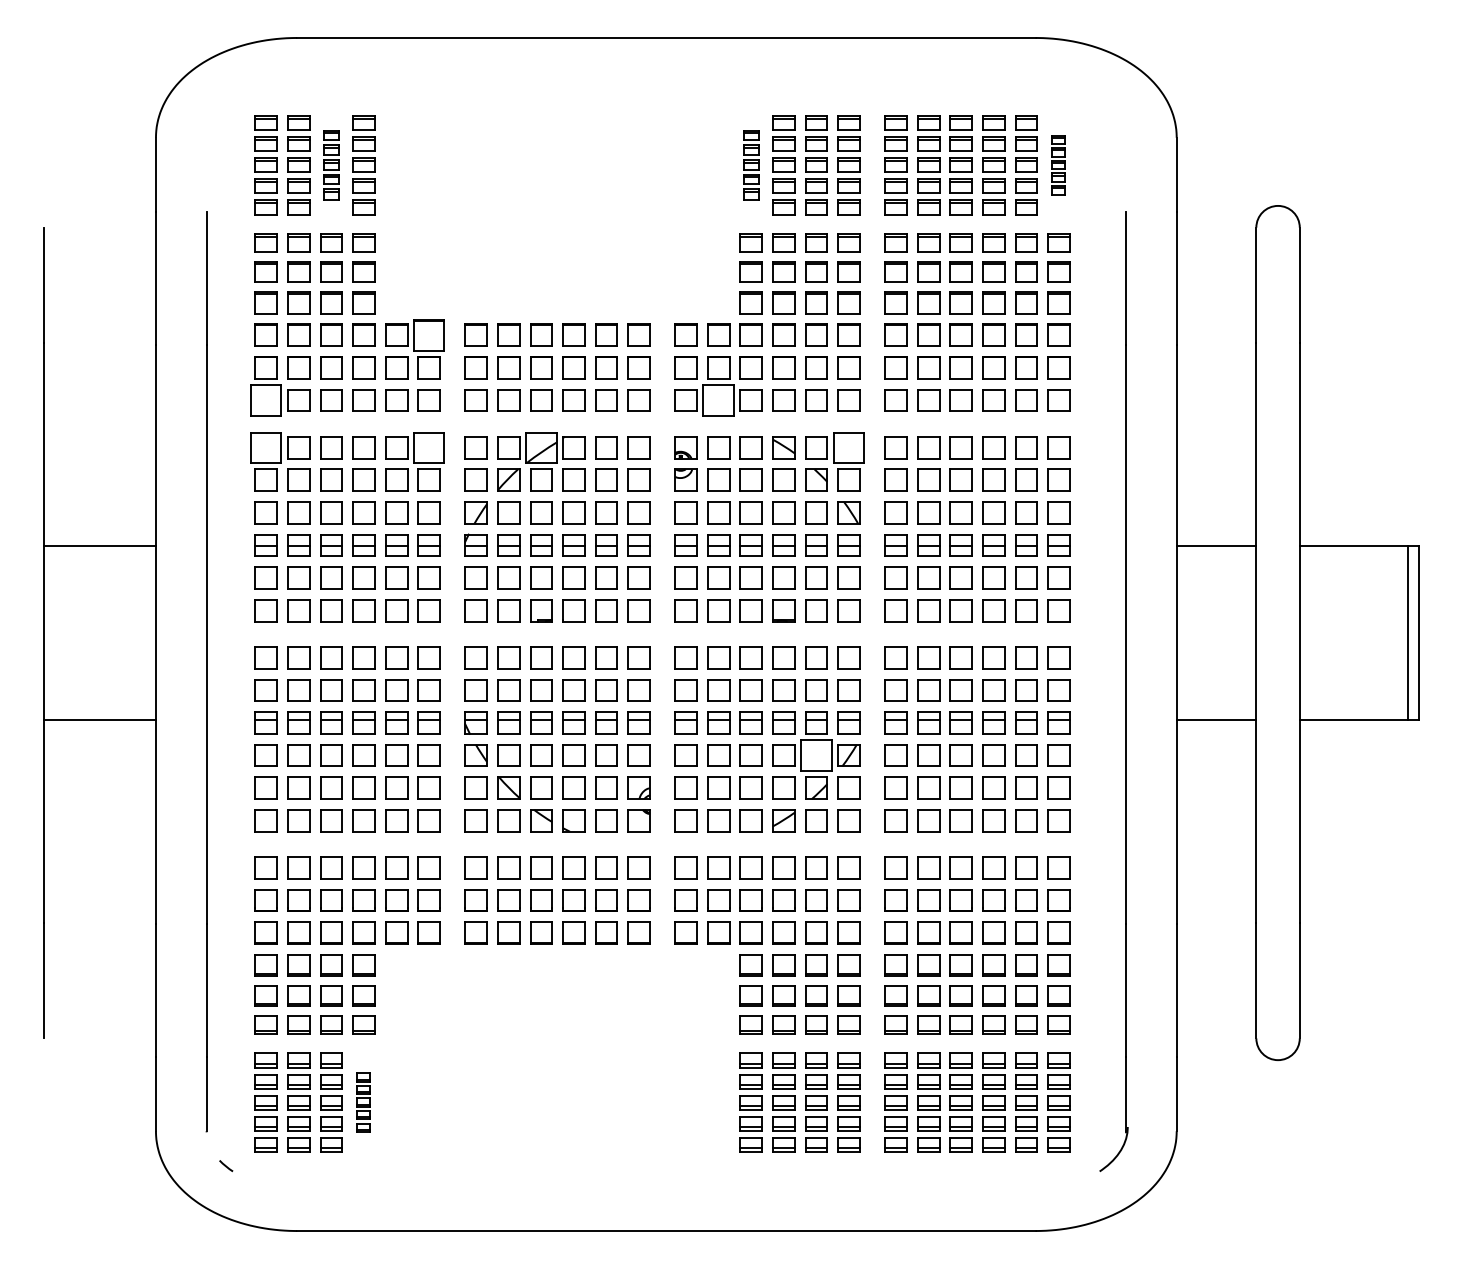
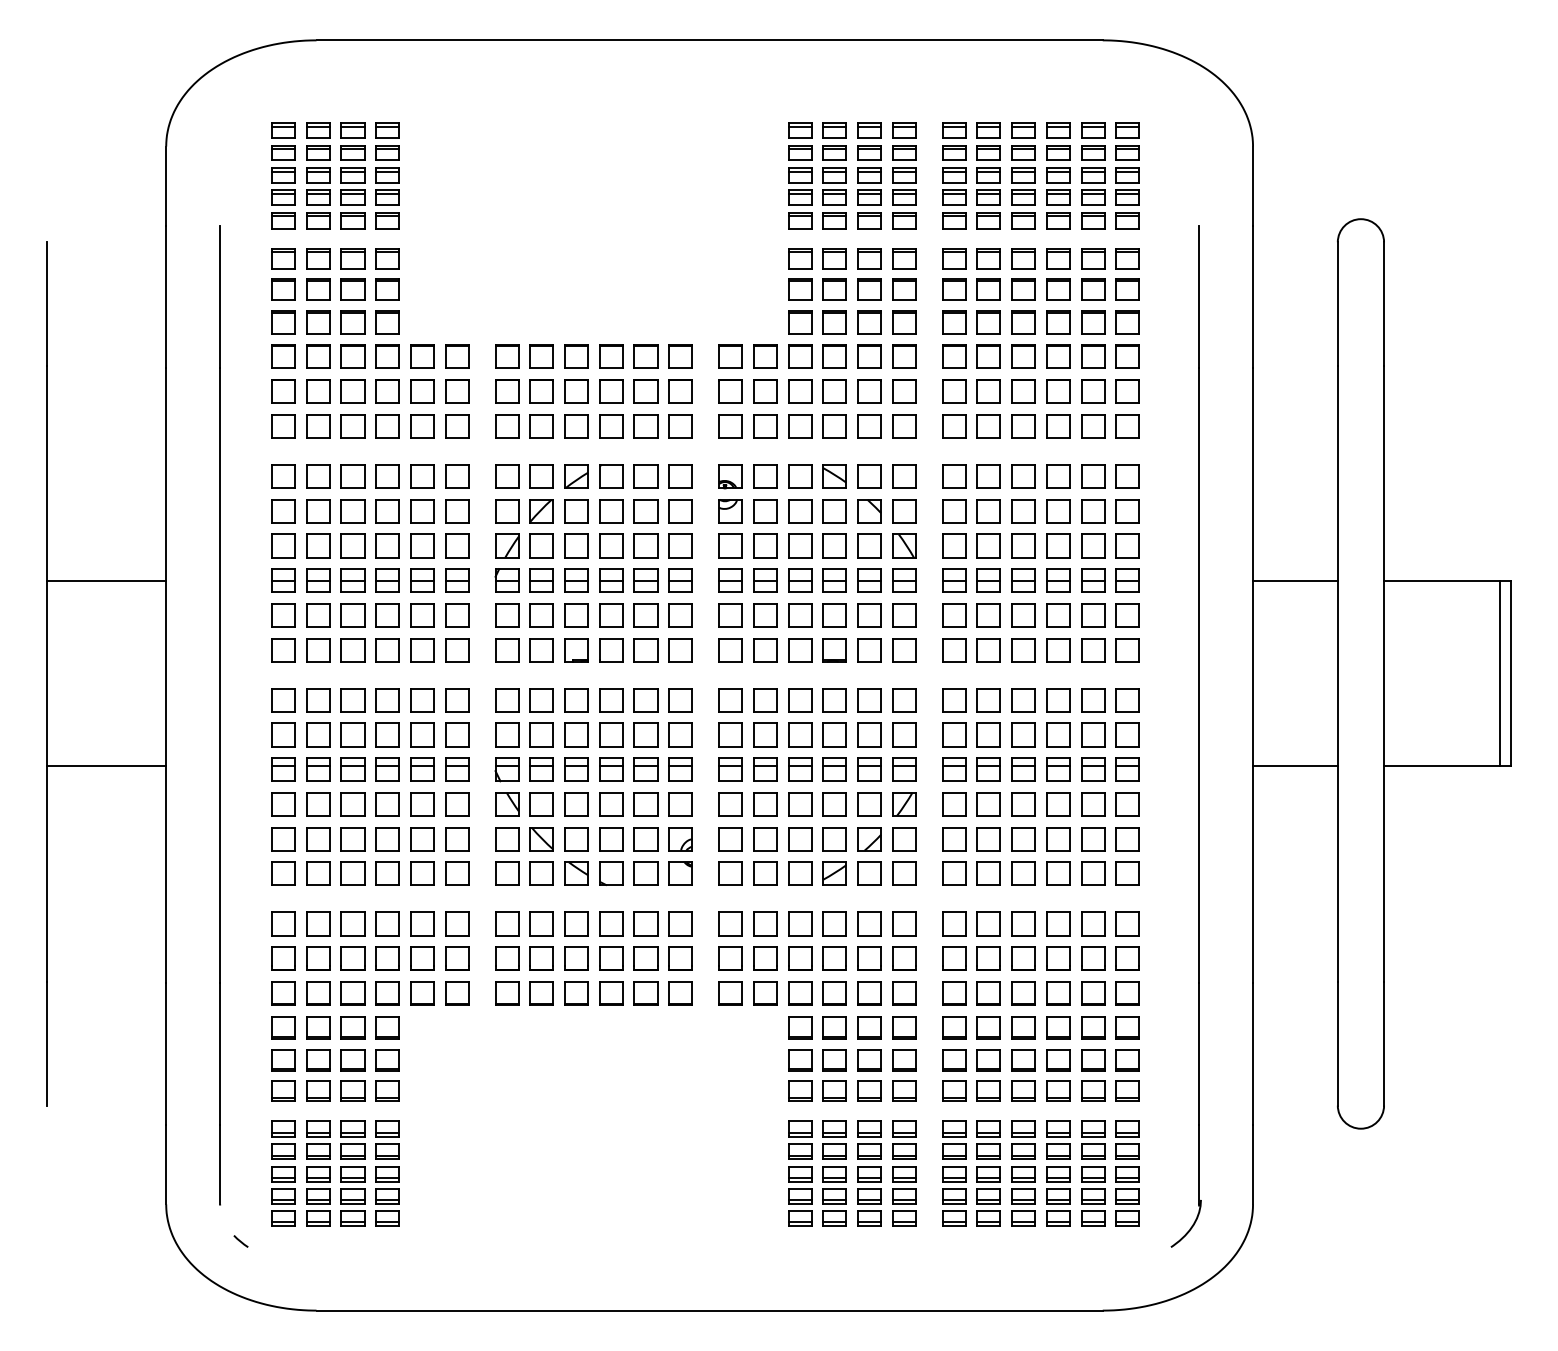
part: (330, 164) -> (352, 175), size x1.43
part: (751, 164) -> (800, 175), size x1.43
part: (1058, 164) -> (1127, 175), size x1.67
part: (429, 334) -> (457, 356), size x0.71
part: (266, 400) -> (283, 426), size x0.71
part: (718, 400) -> (765, 426), size x0.71
part: (266, 447) -> (283, 476), size x0.71
part: (429, 447) -> (457, 476), size x0.71
part: (541, 447) -> (576, 476), size x0.71
part: (849, 447) -> (904, 476), size x0.71
part: (816, 755) -> (869, 804), size x0.71
part: (363, 1102) -> (387, 1173), size x1.67

